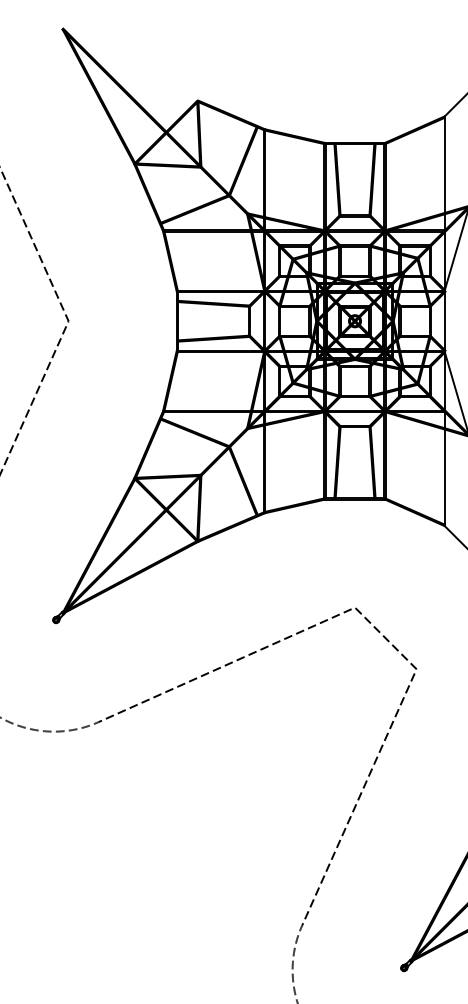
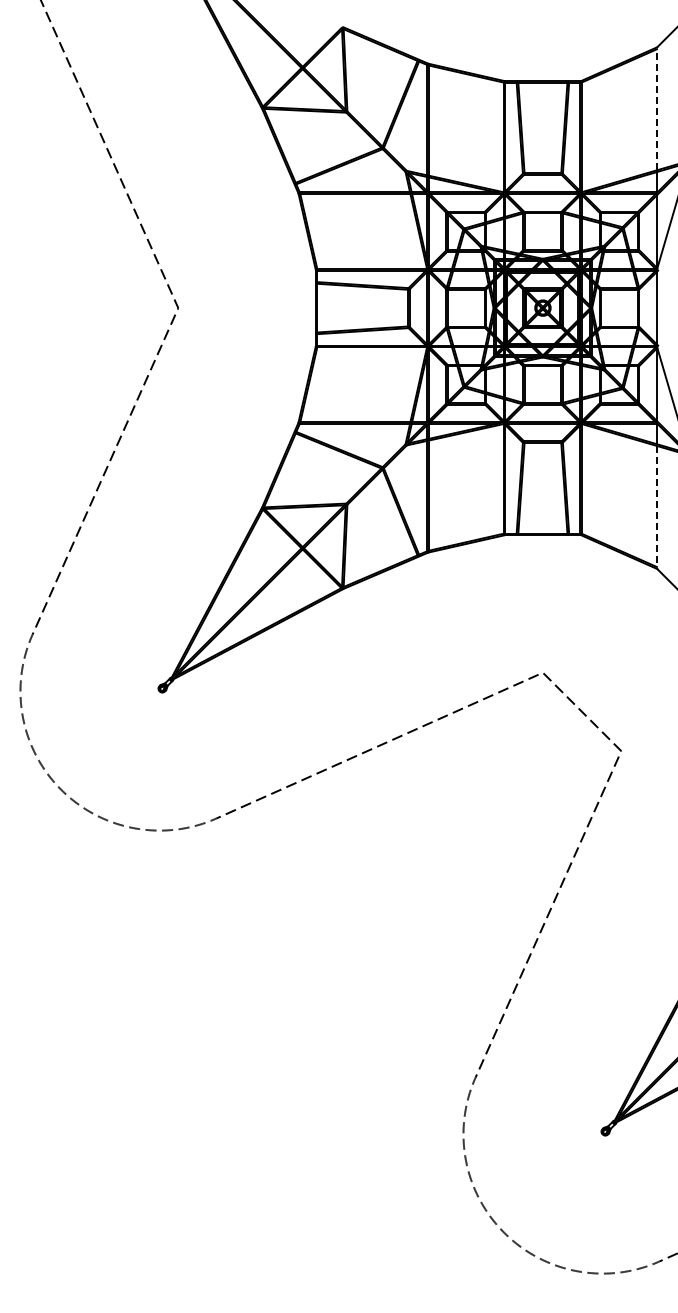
line: (444, 165) -> (656, 109), solid -> dashed
line: (444, 477) -> (656, 506), solid -> dashed

